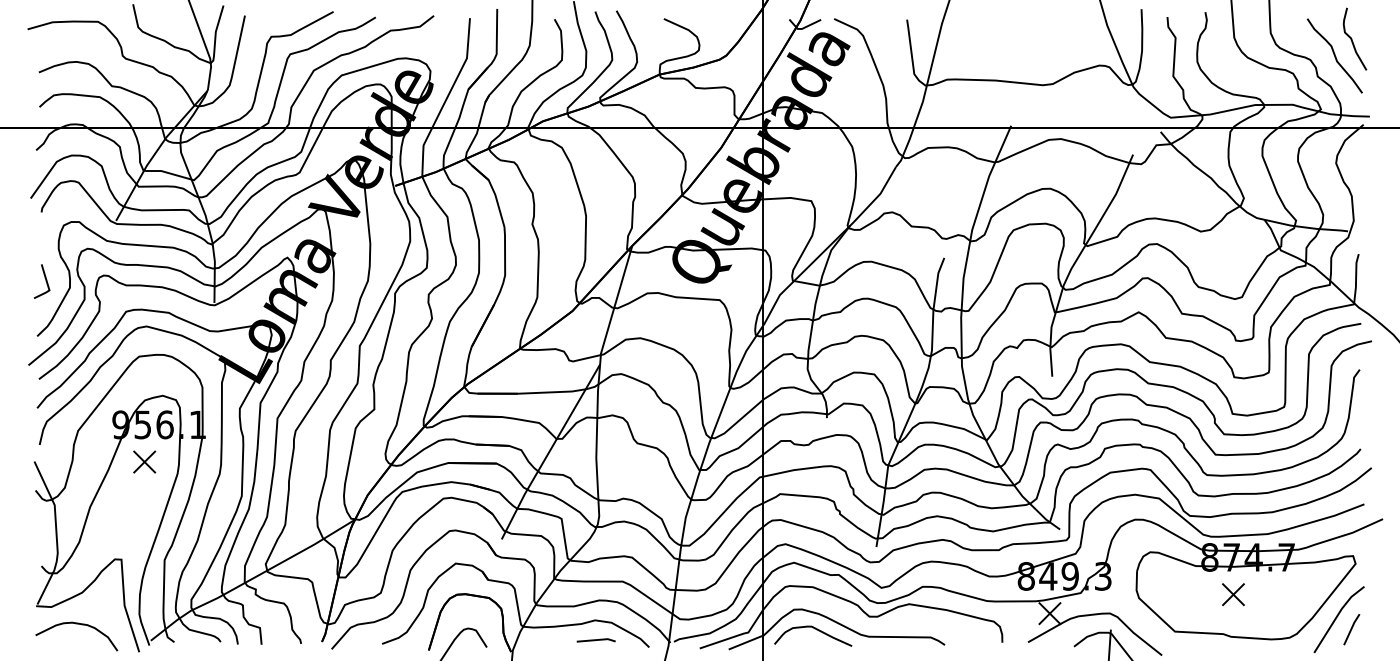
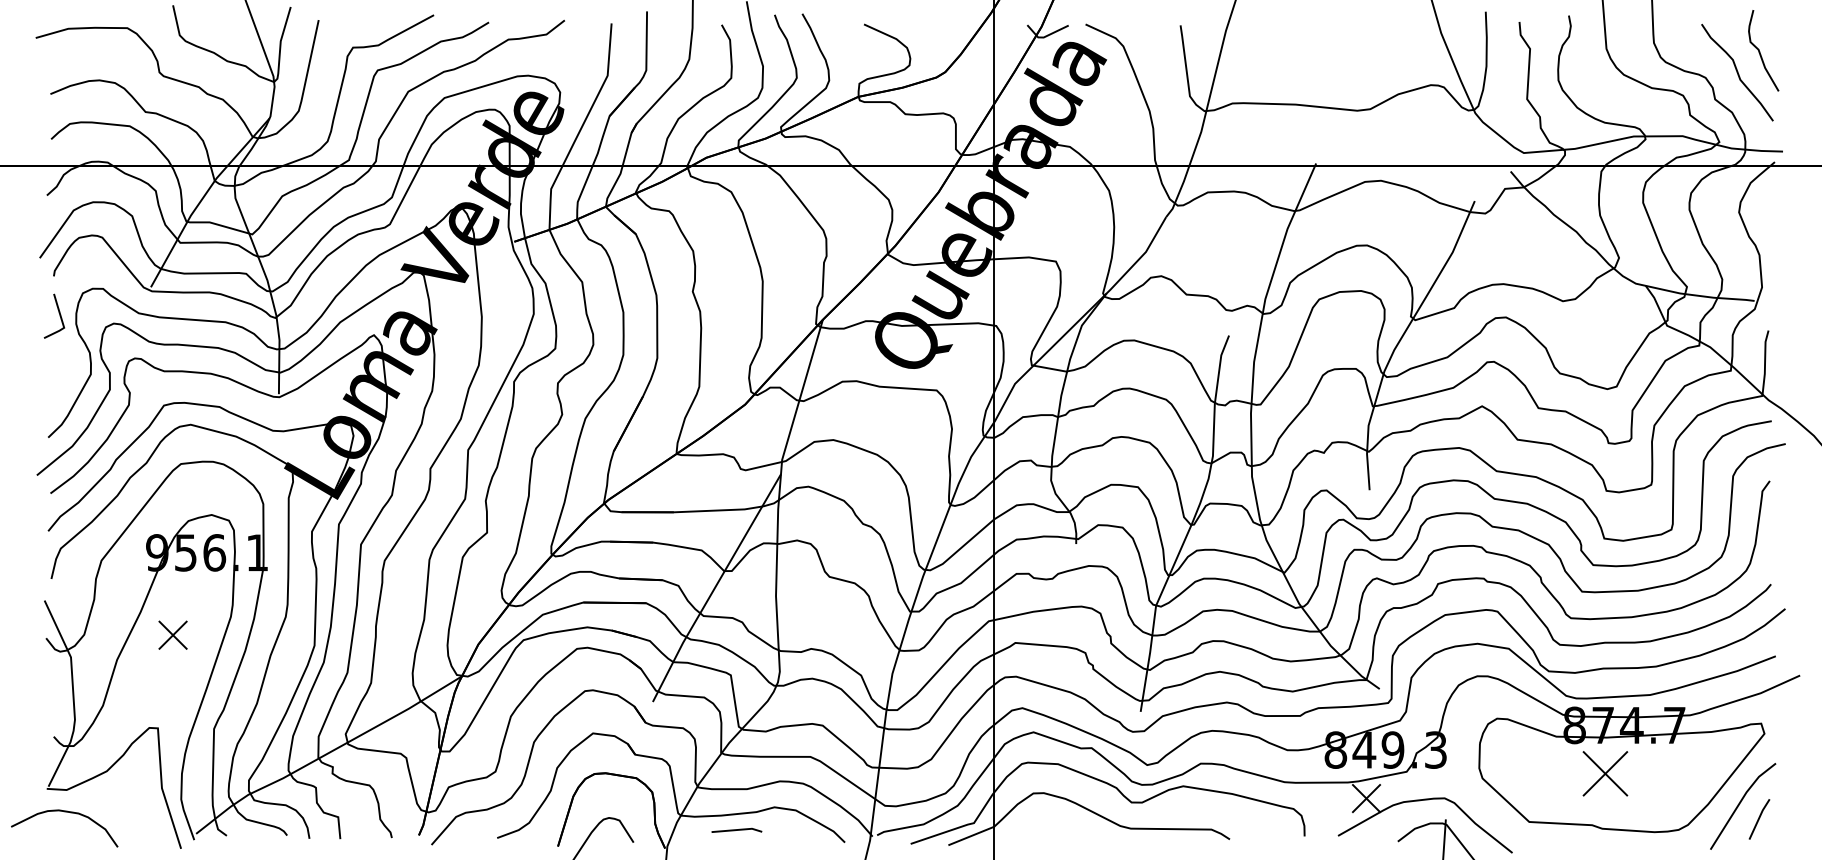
line: (45, 279) -> (58, 313), moved
part: (144, 461) -> (172, 634), moved
part: (1233, 594) -> (1605, 773), size x1.6
curve: (76, 624) -> (64, 812), moved
curve: (815, 629) -> (1061, 819), removed
line: (595, 639) -> (736, 829), moved

